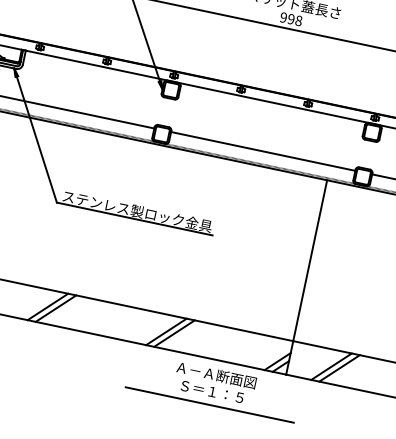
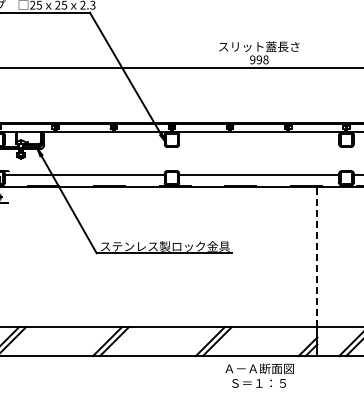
line: (310, 261) -> (317, 257), solid -> dashed
line: (210, 404) -> (259, 394), removed

